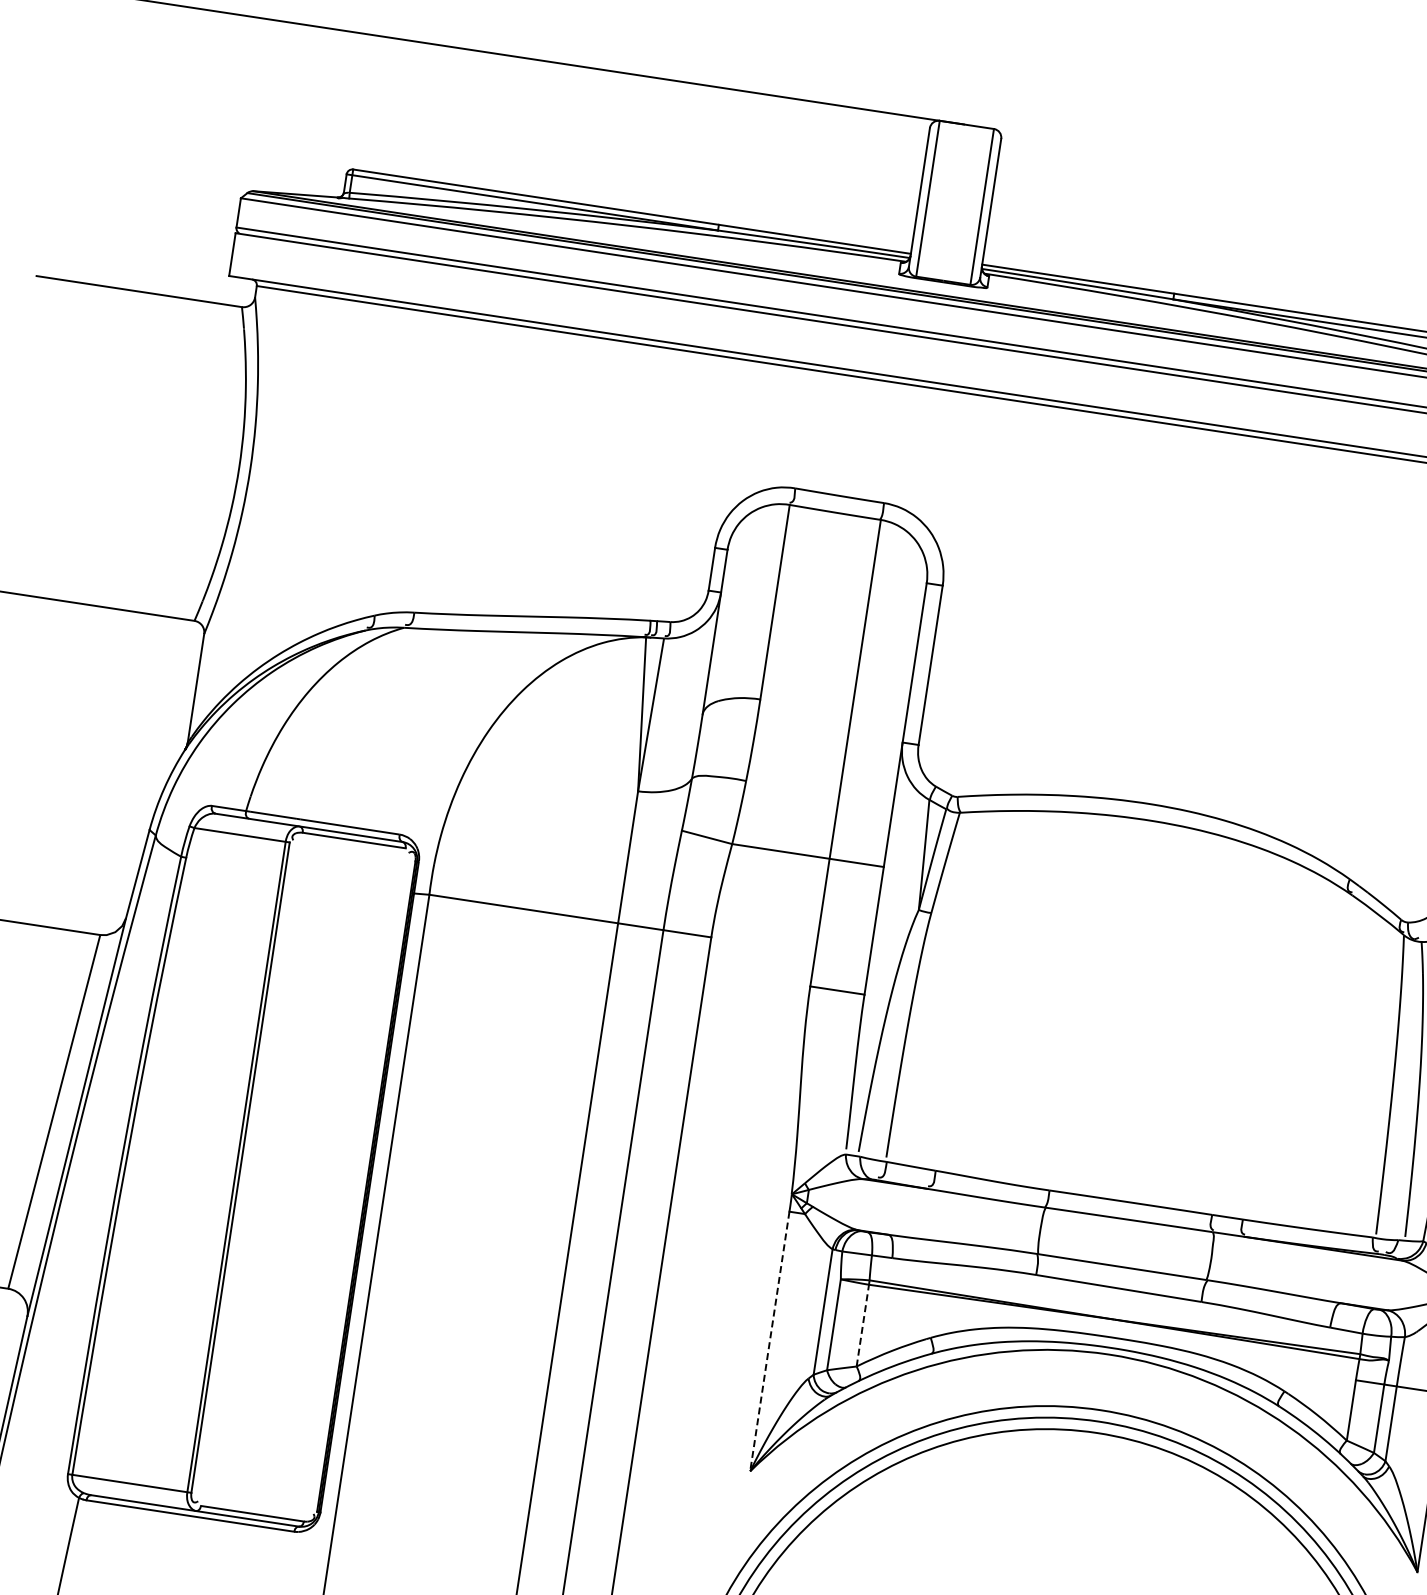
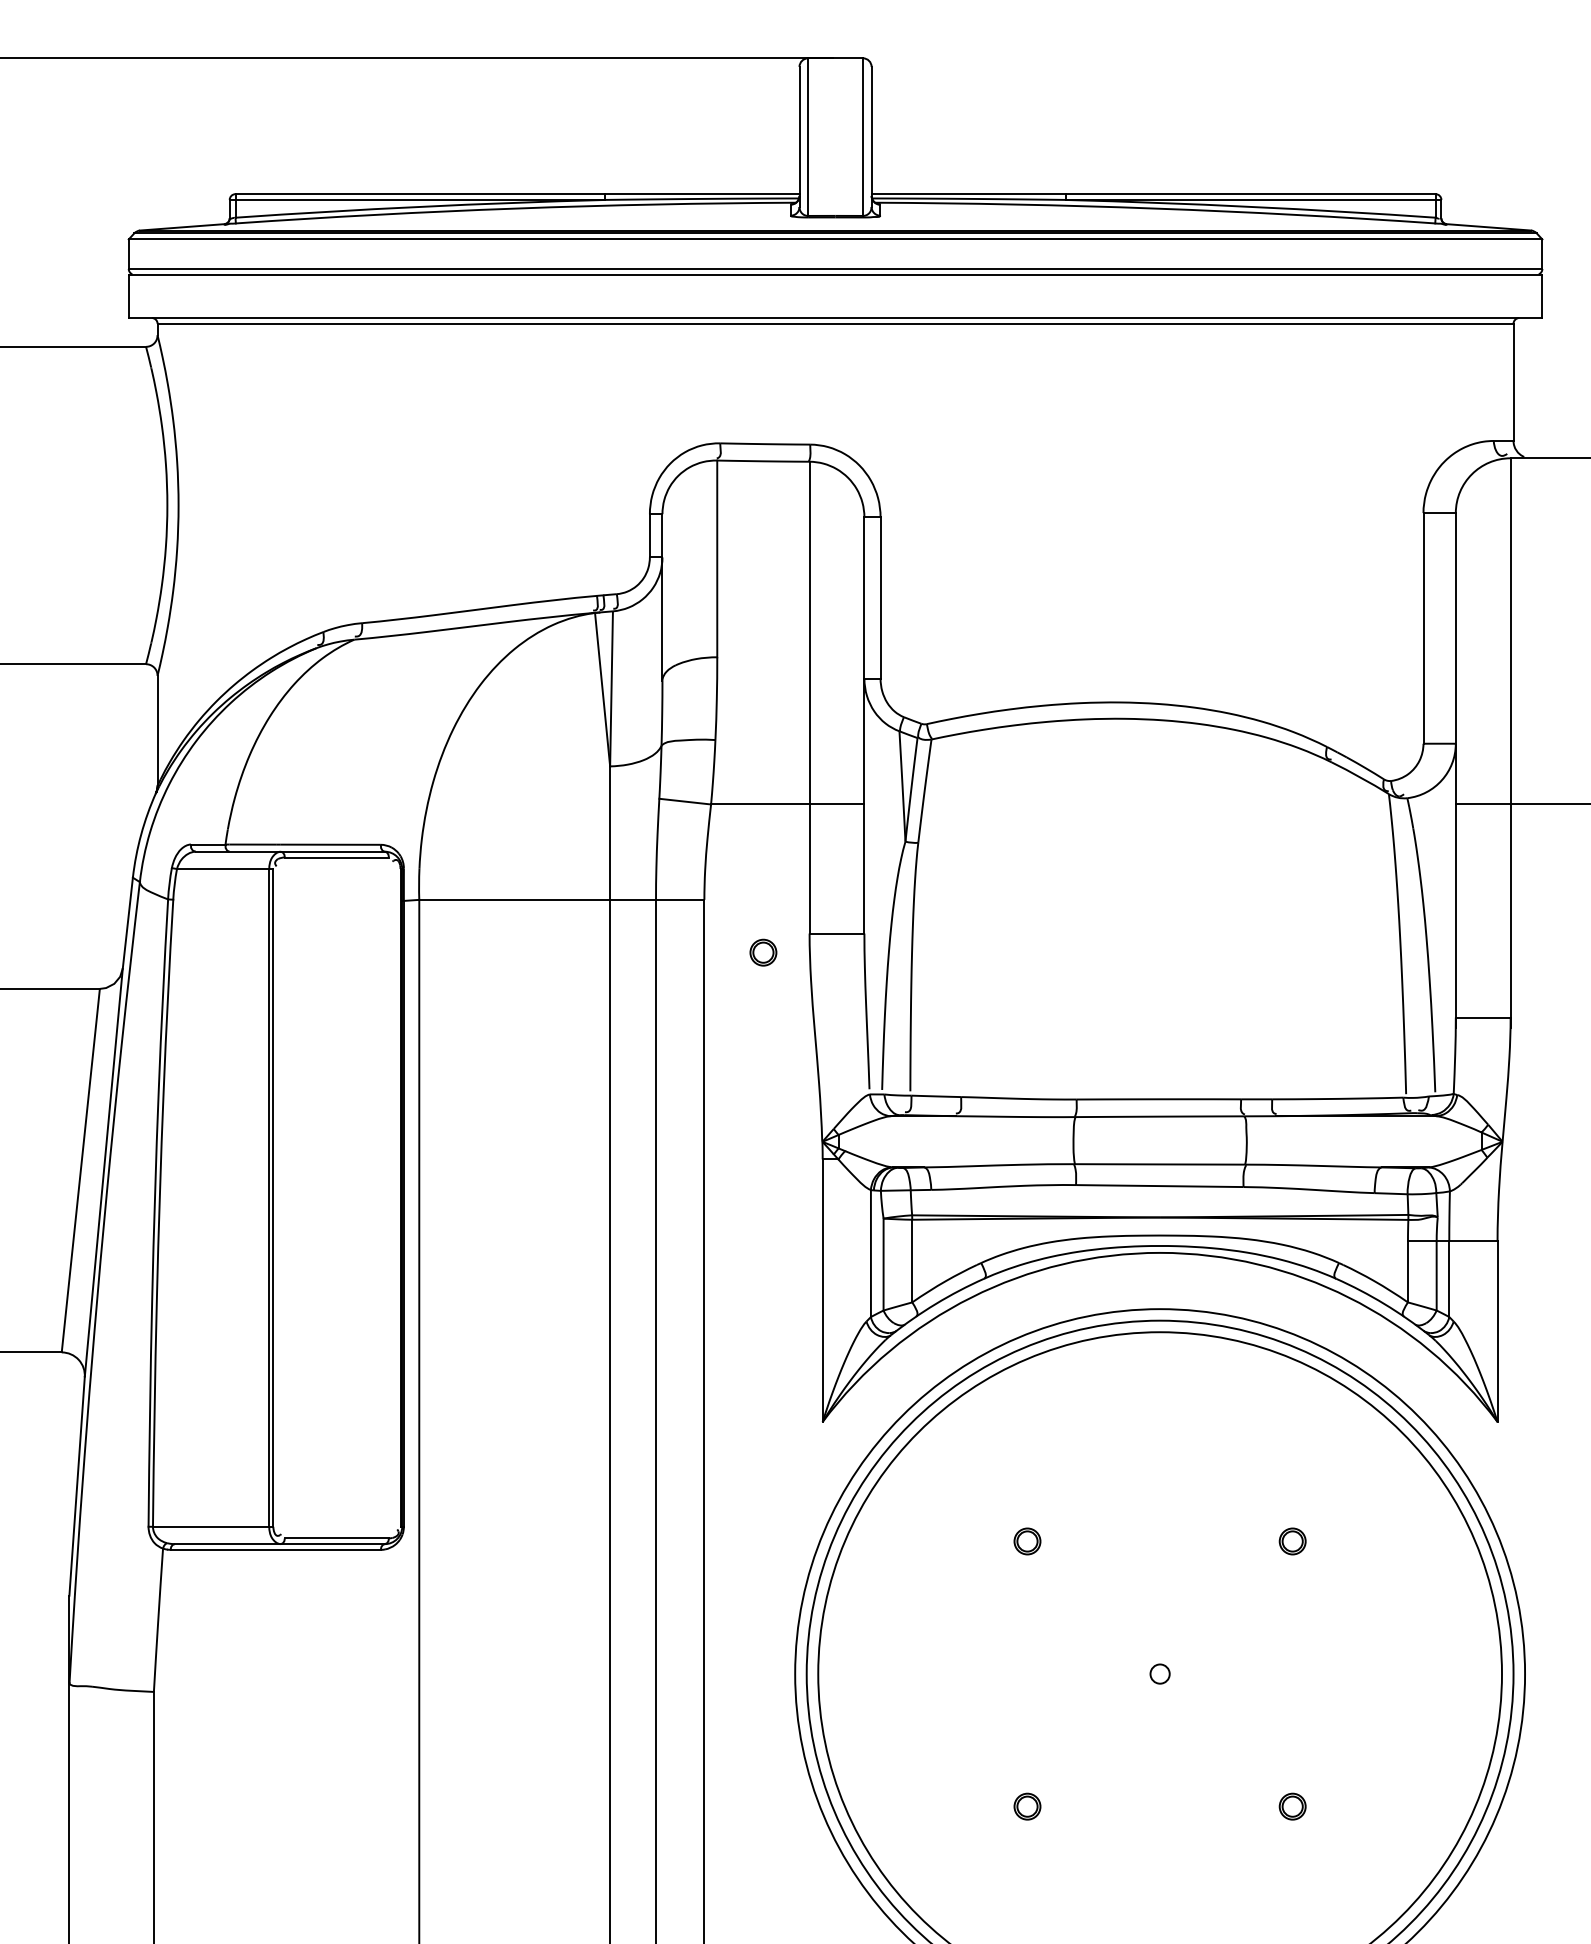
part: (761, 998) -> (763, 952), added
line: (863, 1325) -> (912, 1260), dashed -> solid
line: (769, 1342) -> (822, 1291), dashed -> solid

